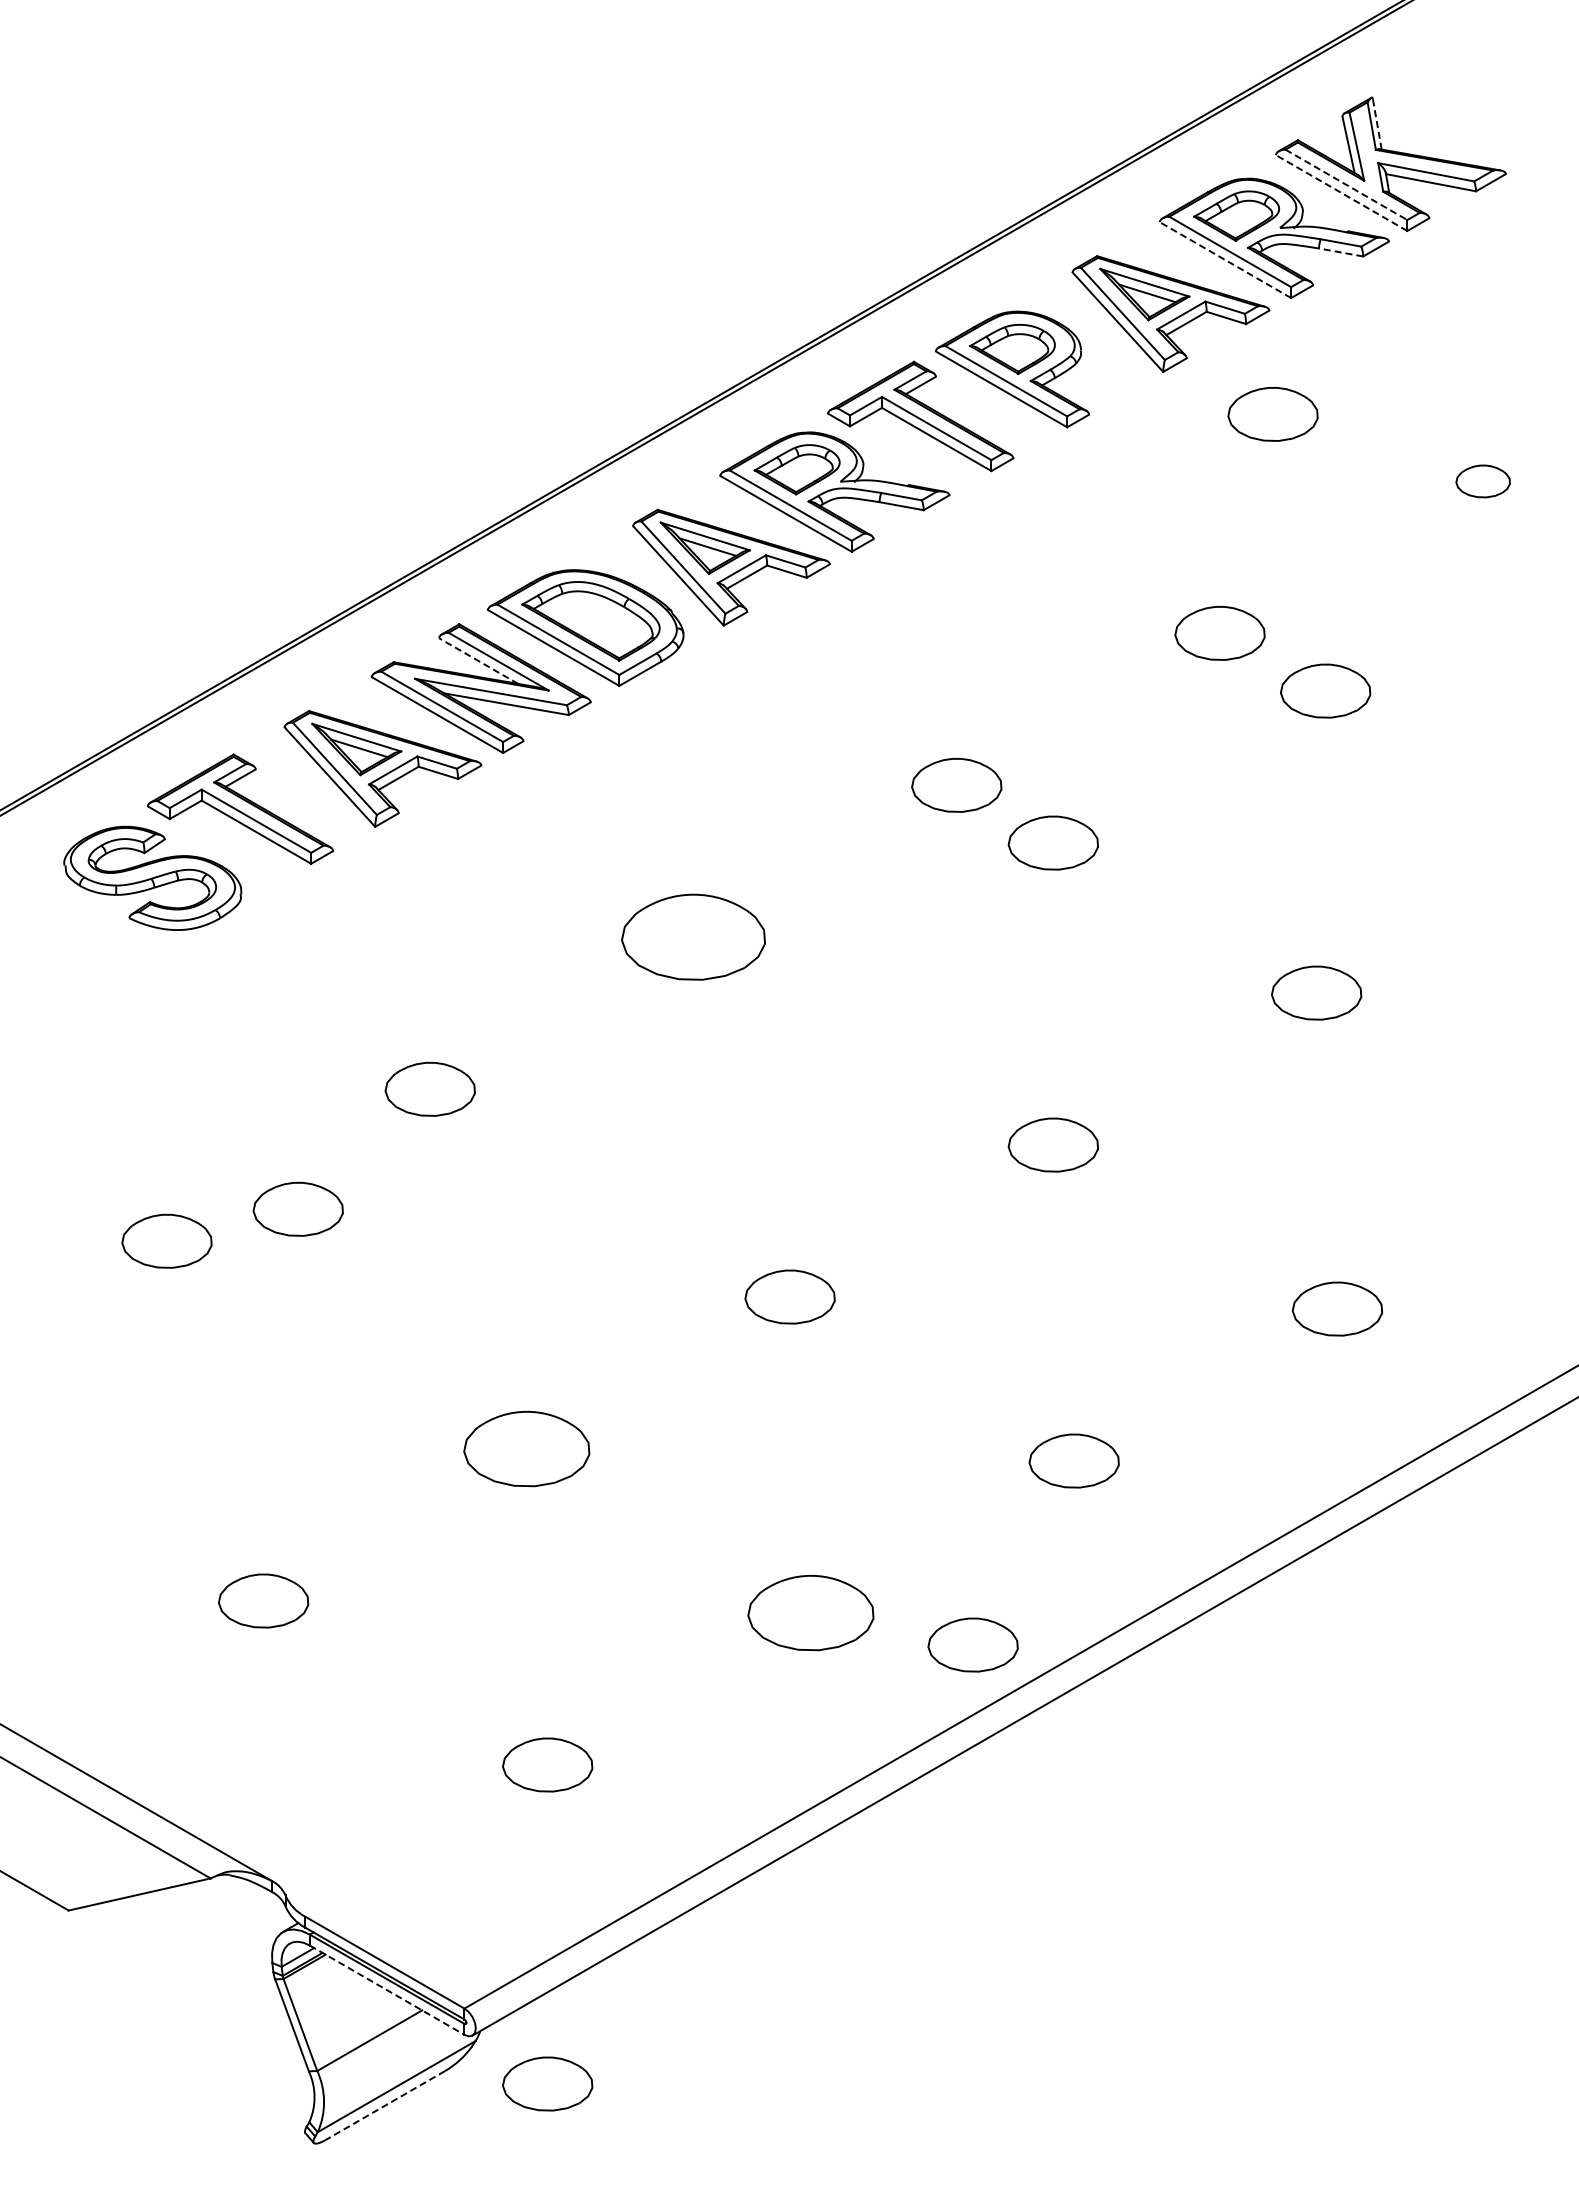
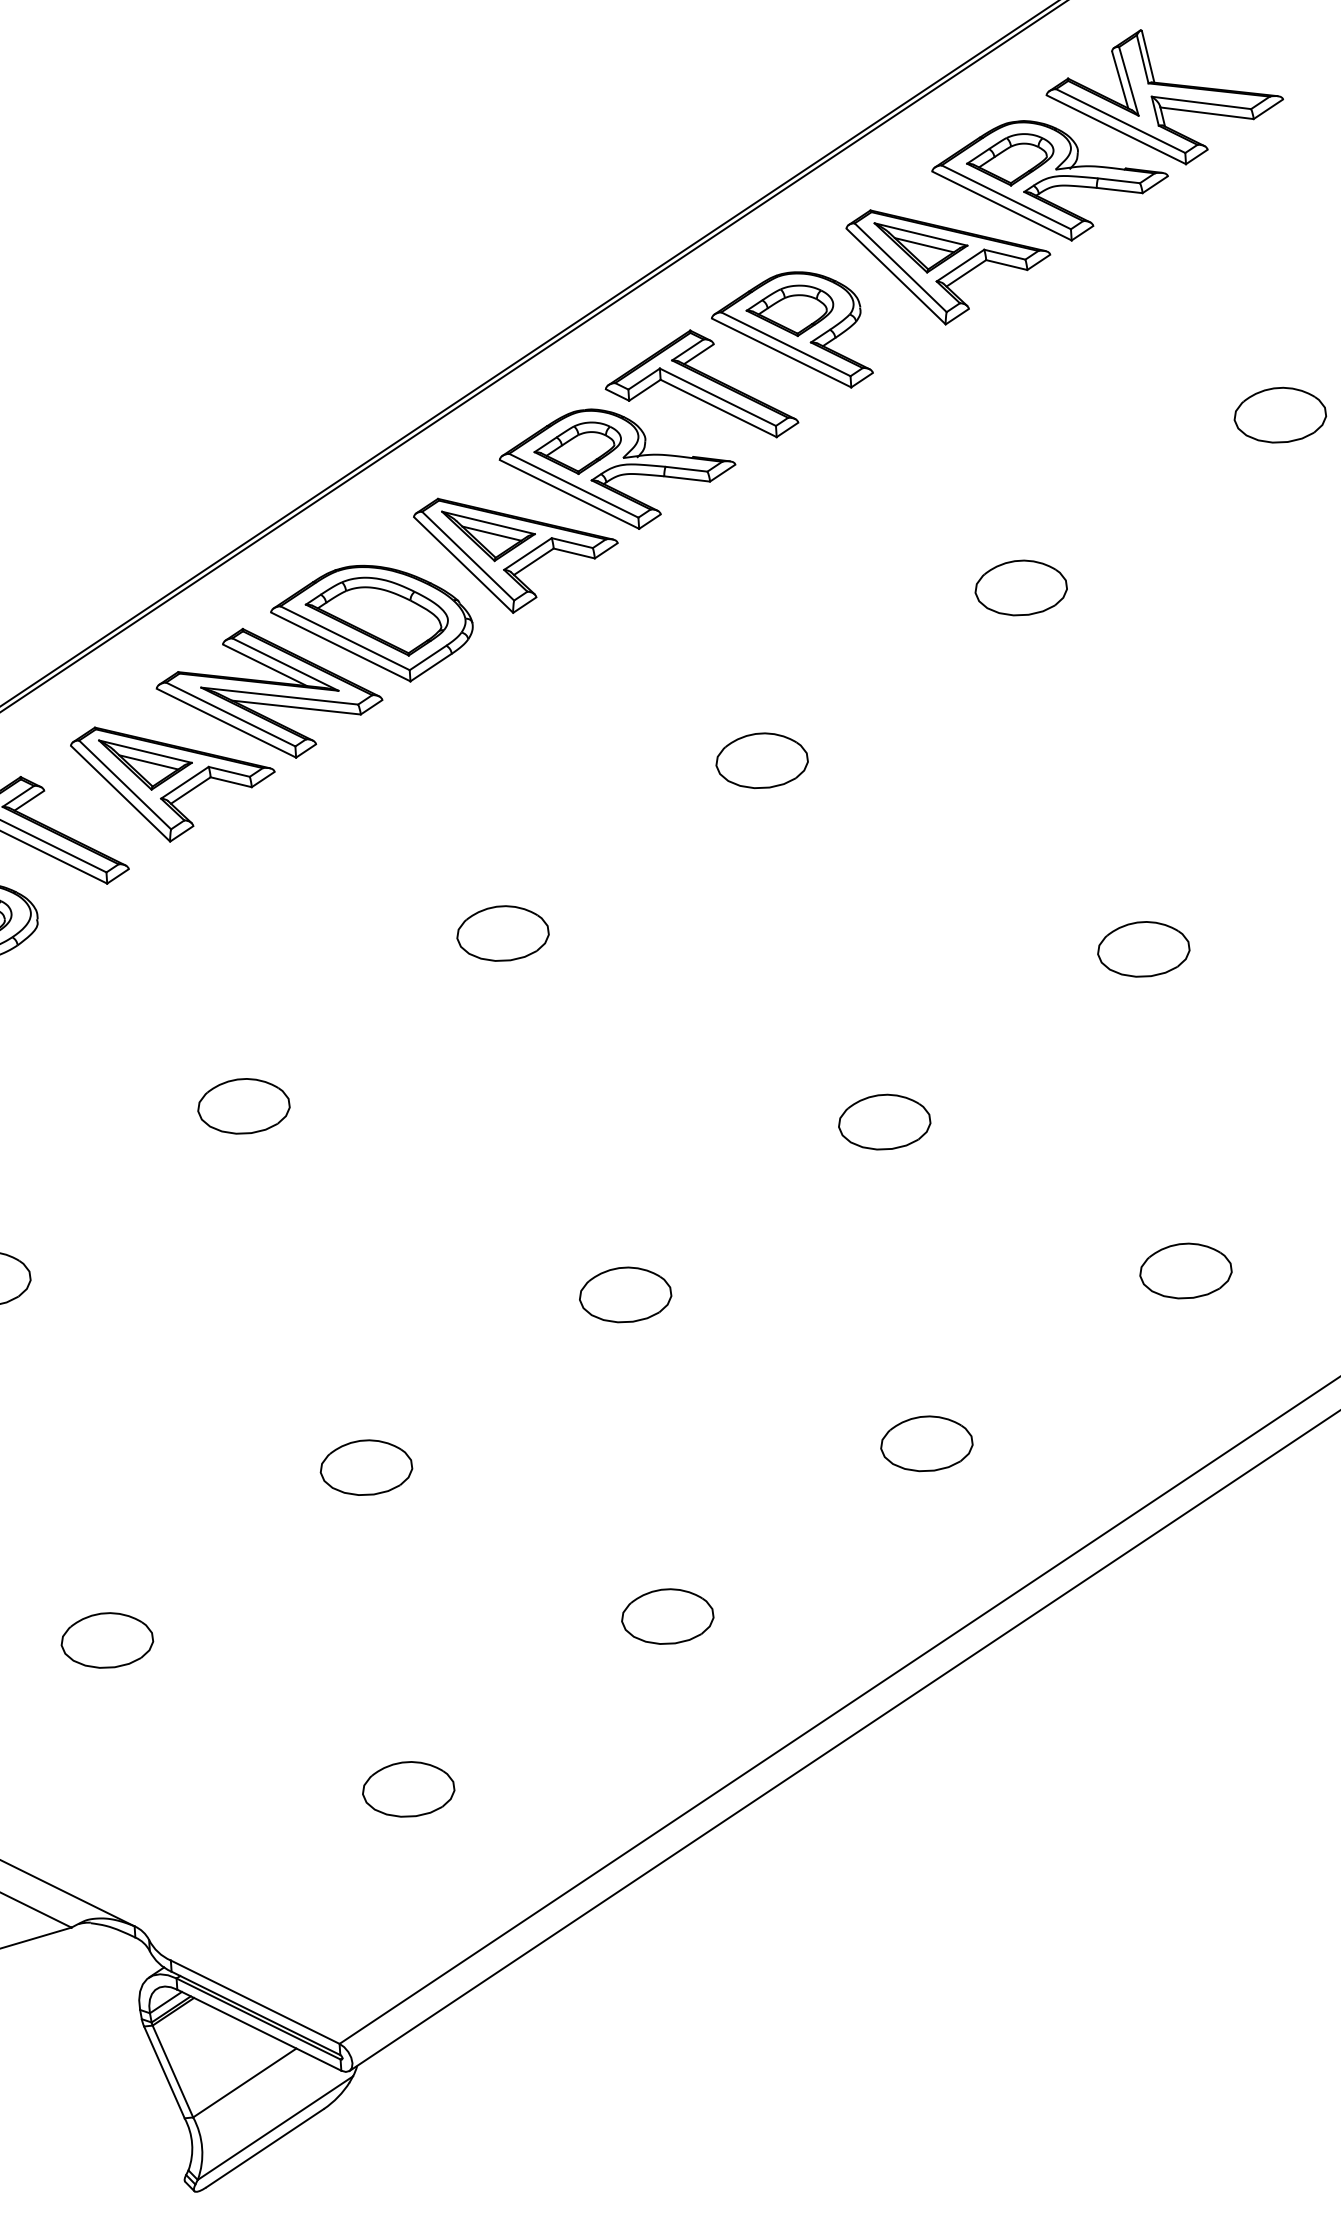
line: (1377, 124) -> (1148, 57), dashed -> solid
line: (1346, 185) -> (1120, 121), dashed -> solid
line: (1341, 193) -> (1116, 130), dashed -> solid
line: (1340, 252) -> (1119, 190), dashed -> solid
line: (1225, 260) -> (1002, 206), dashed -> solid
part: (1272, 414) -> (1060, 360), removed
part: (1482, 481) -> (1279, 415), size x1.67
line: (478, 661) -> (264, 665), dashed -> solid
part: (1325, 690) -> (1132, 639), removed
part: (1052, 842) -> (863, 812), removed
part: (693, 937) -> (502, 933), size x0.62
part: (297, 1209) -> (116, 1237), removed
part: (526, 1448) -> (365, 1467), size x0.71
part: (810, 1612) -> (667, 1616), size x0.71
part: (972, 1644) -> (834, 1638), removed
line: (387, 1990) -> (259, 2030), dashed -> solid
part: (547, 2083) -> (429, 2114), removed
line: (385, 2105) -> (265, 2148), dashed -> solid

